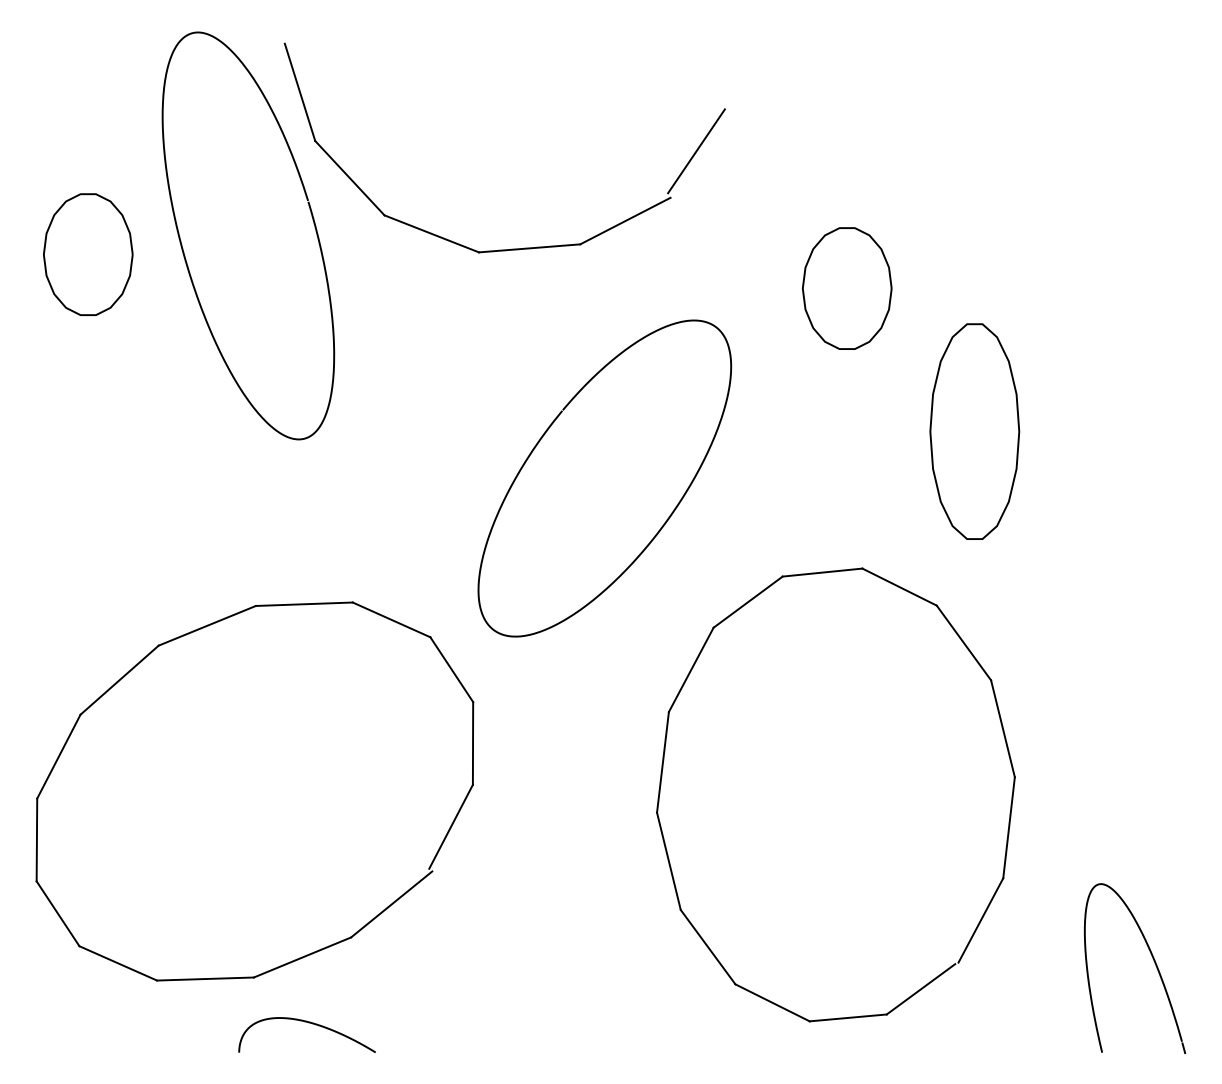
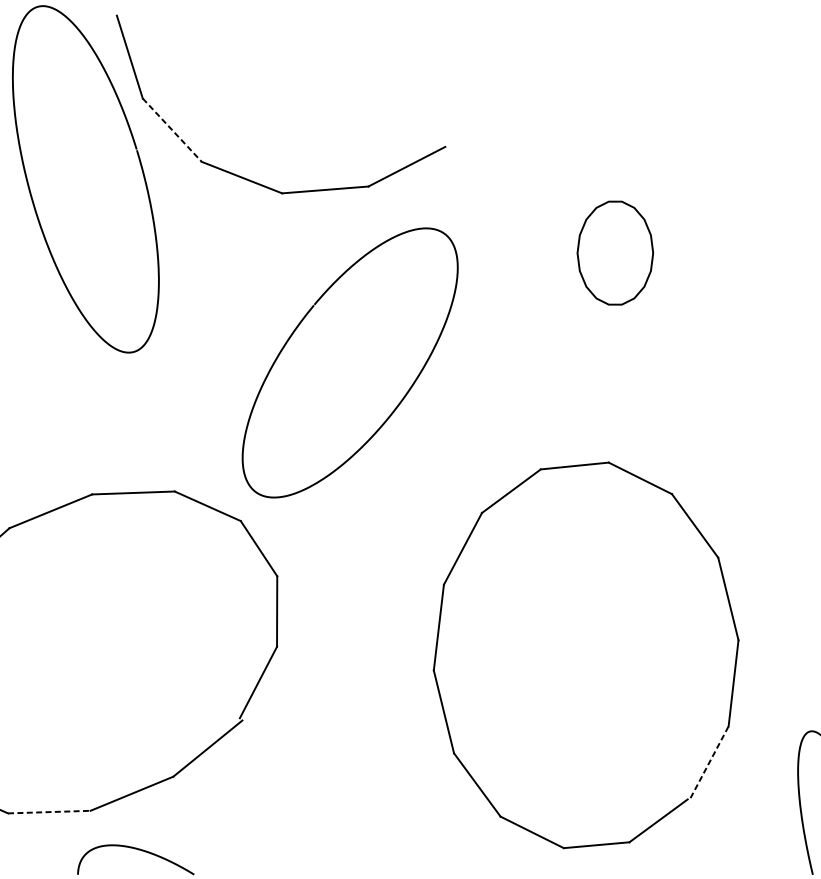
line: (696, 151) -> (467, 107), removed
line: (349, 178) -> (171, 130), solid -> dashed
part: (846, 288) -> (614, 253), moved
part: (974, 431) -> (704, 345), removed
curve: (545, 434) -> (299, 325), moved
line: (980, 920) -> (709, 762), solid -> dashed
line: (205, 979) -> (49, 812), solid -> dashed

